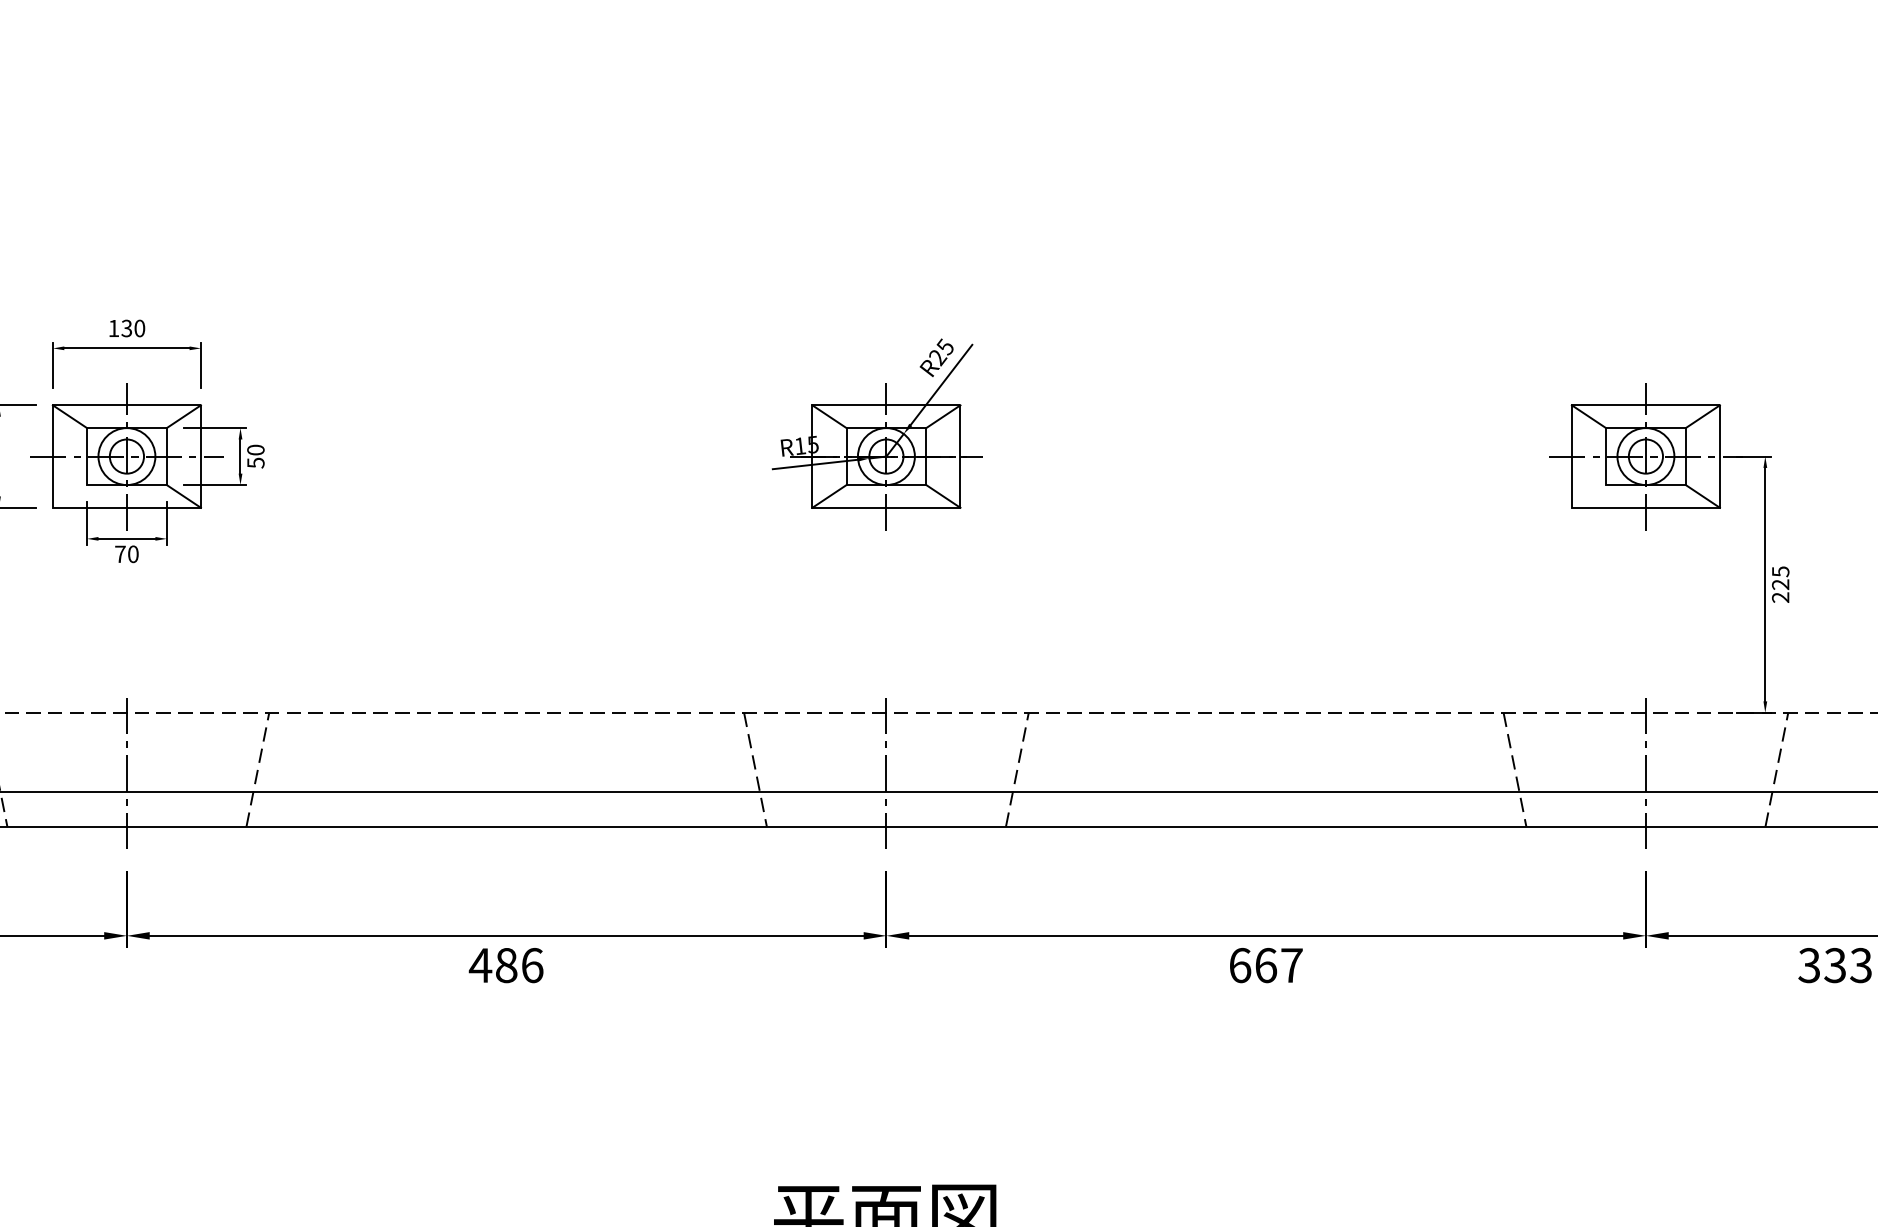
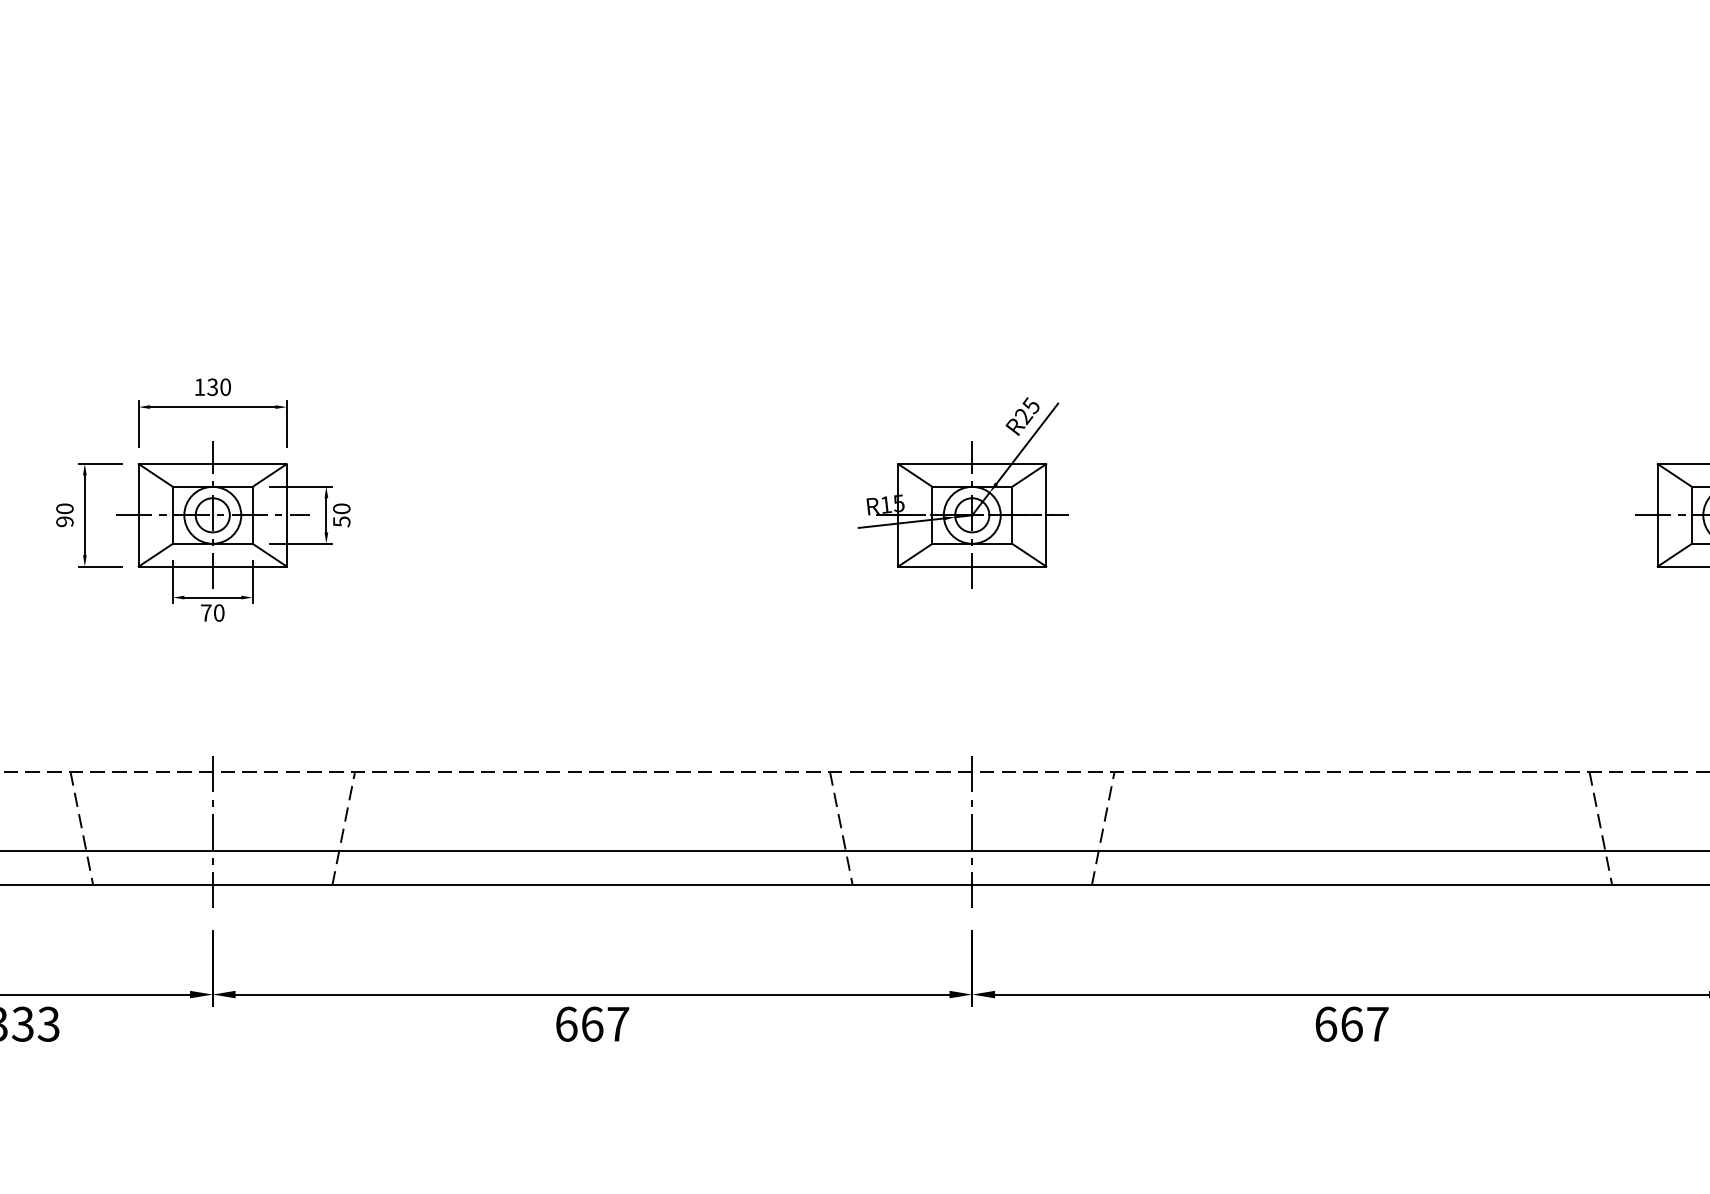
line: (69, 496) -> (155, 555), added
line: (1588, 496) -> (1674, 555), added
text: (505, 965) -> (591, 1024), 486 -> 667

